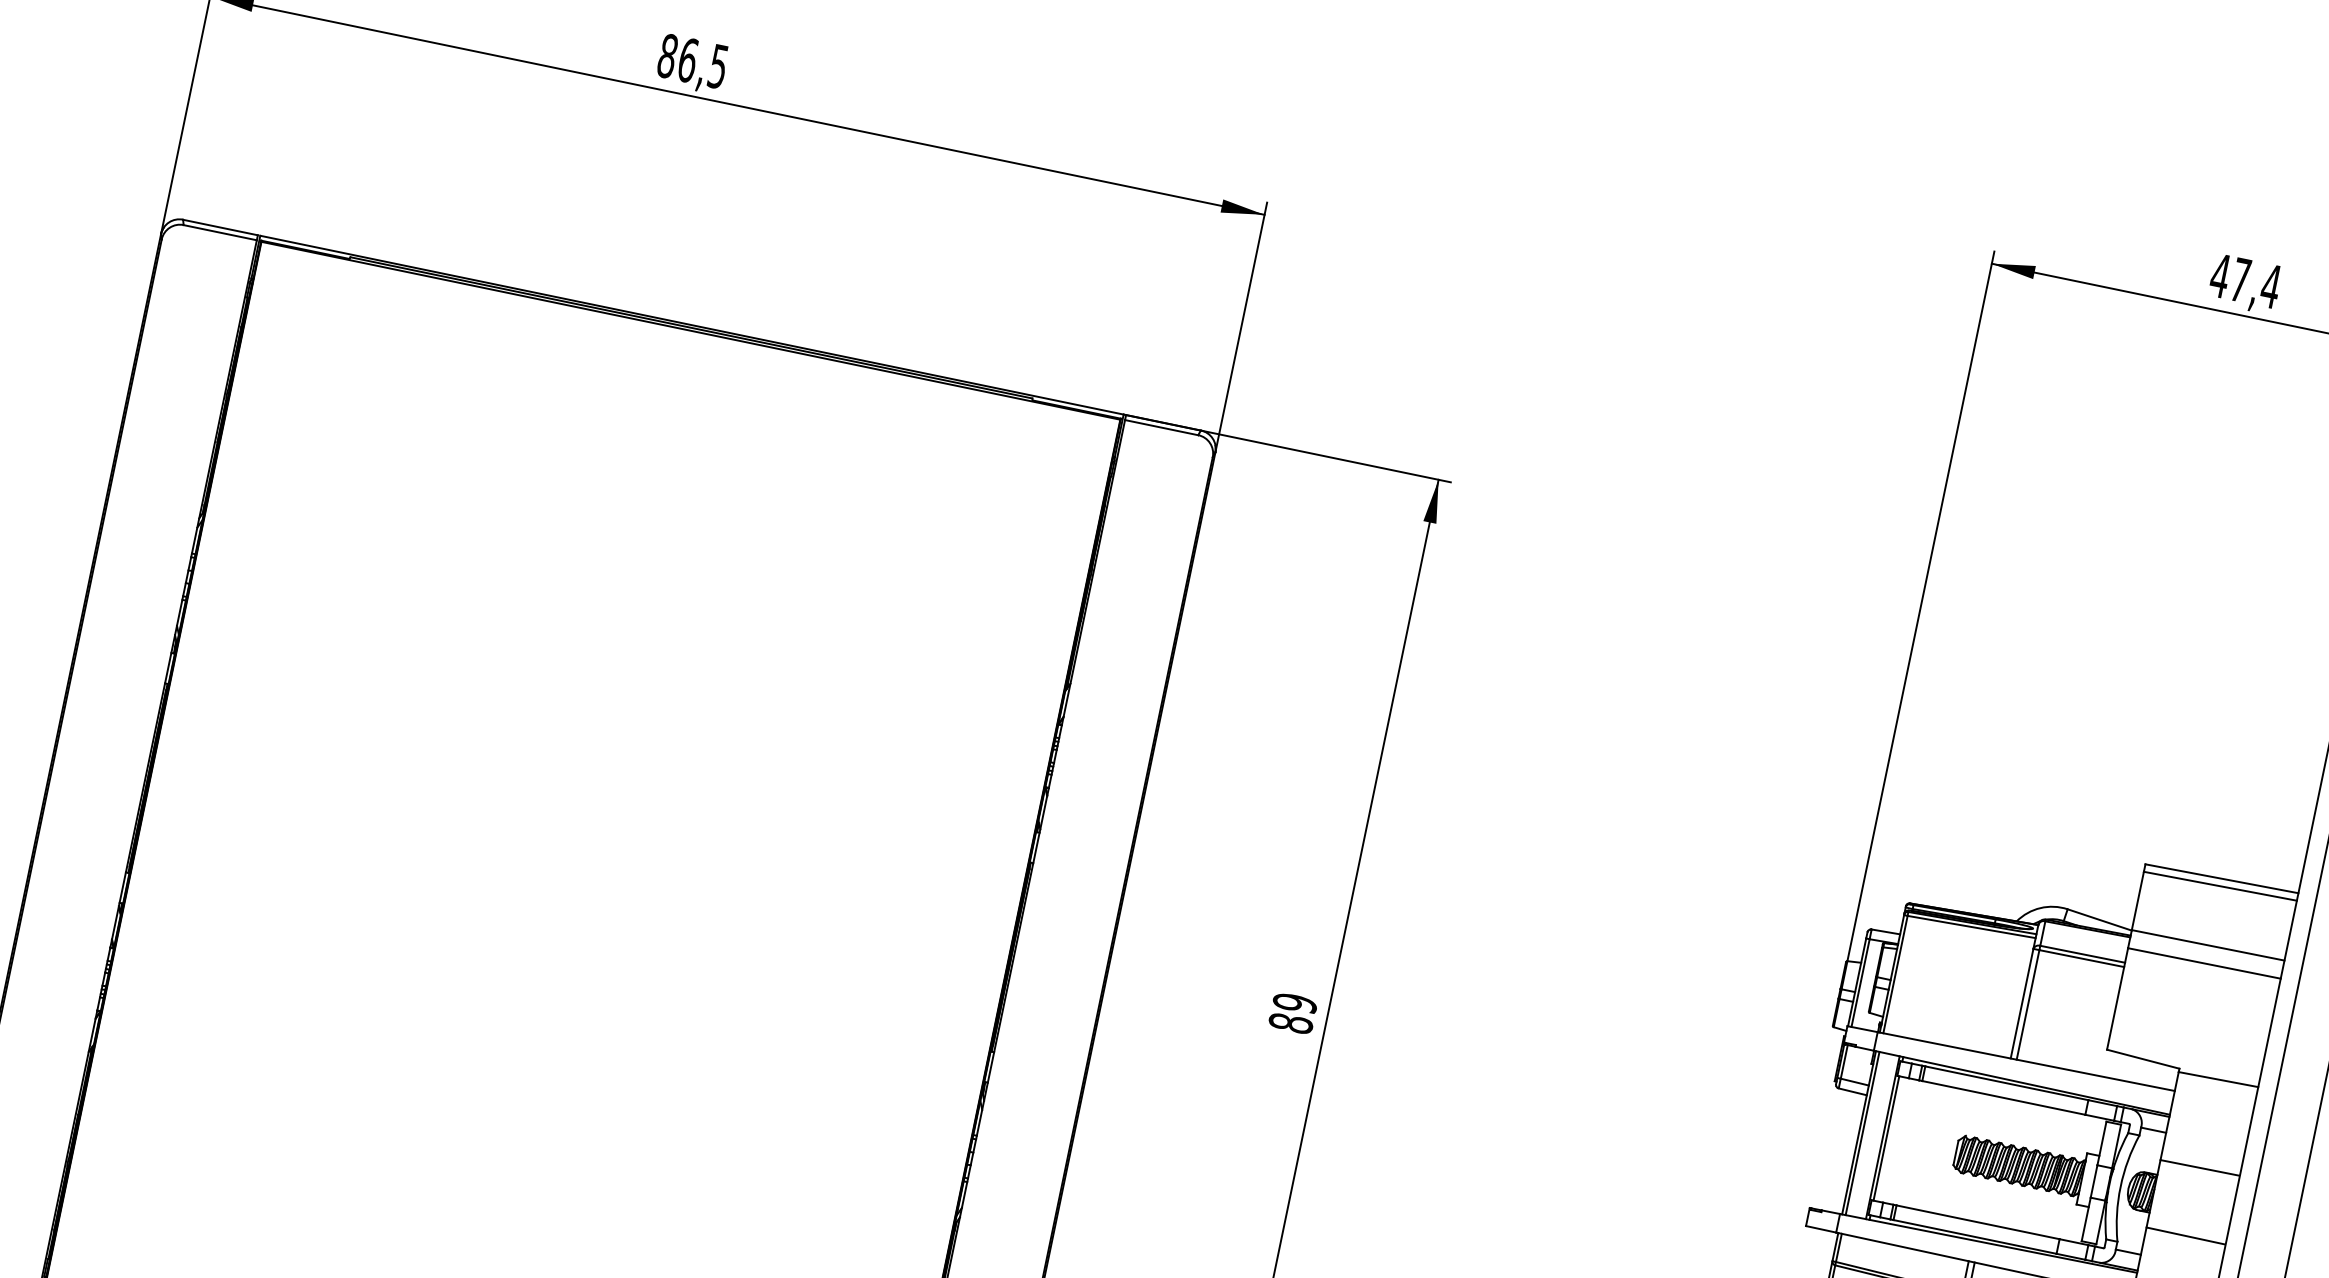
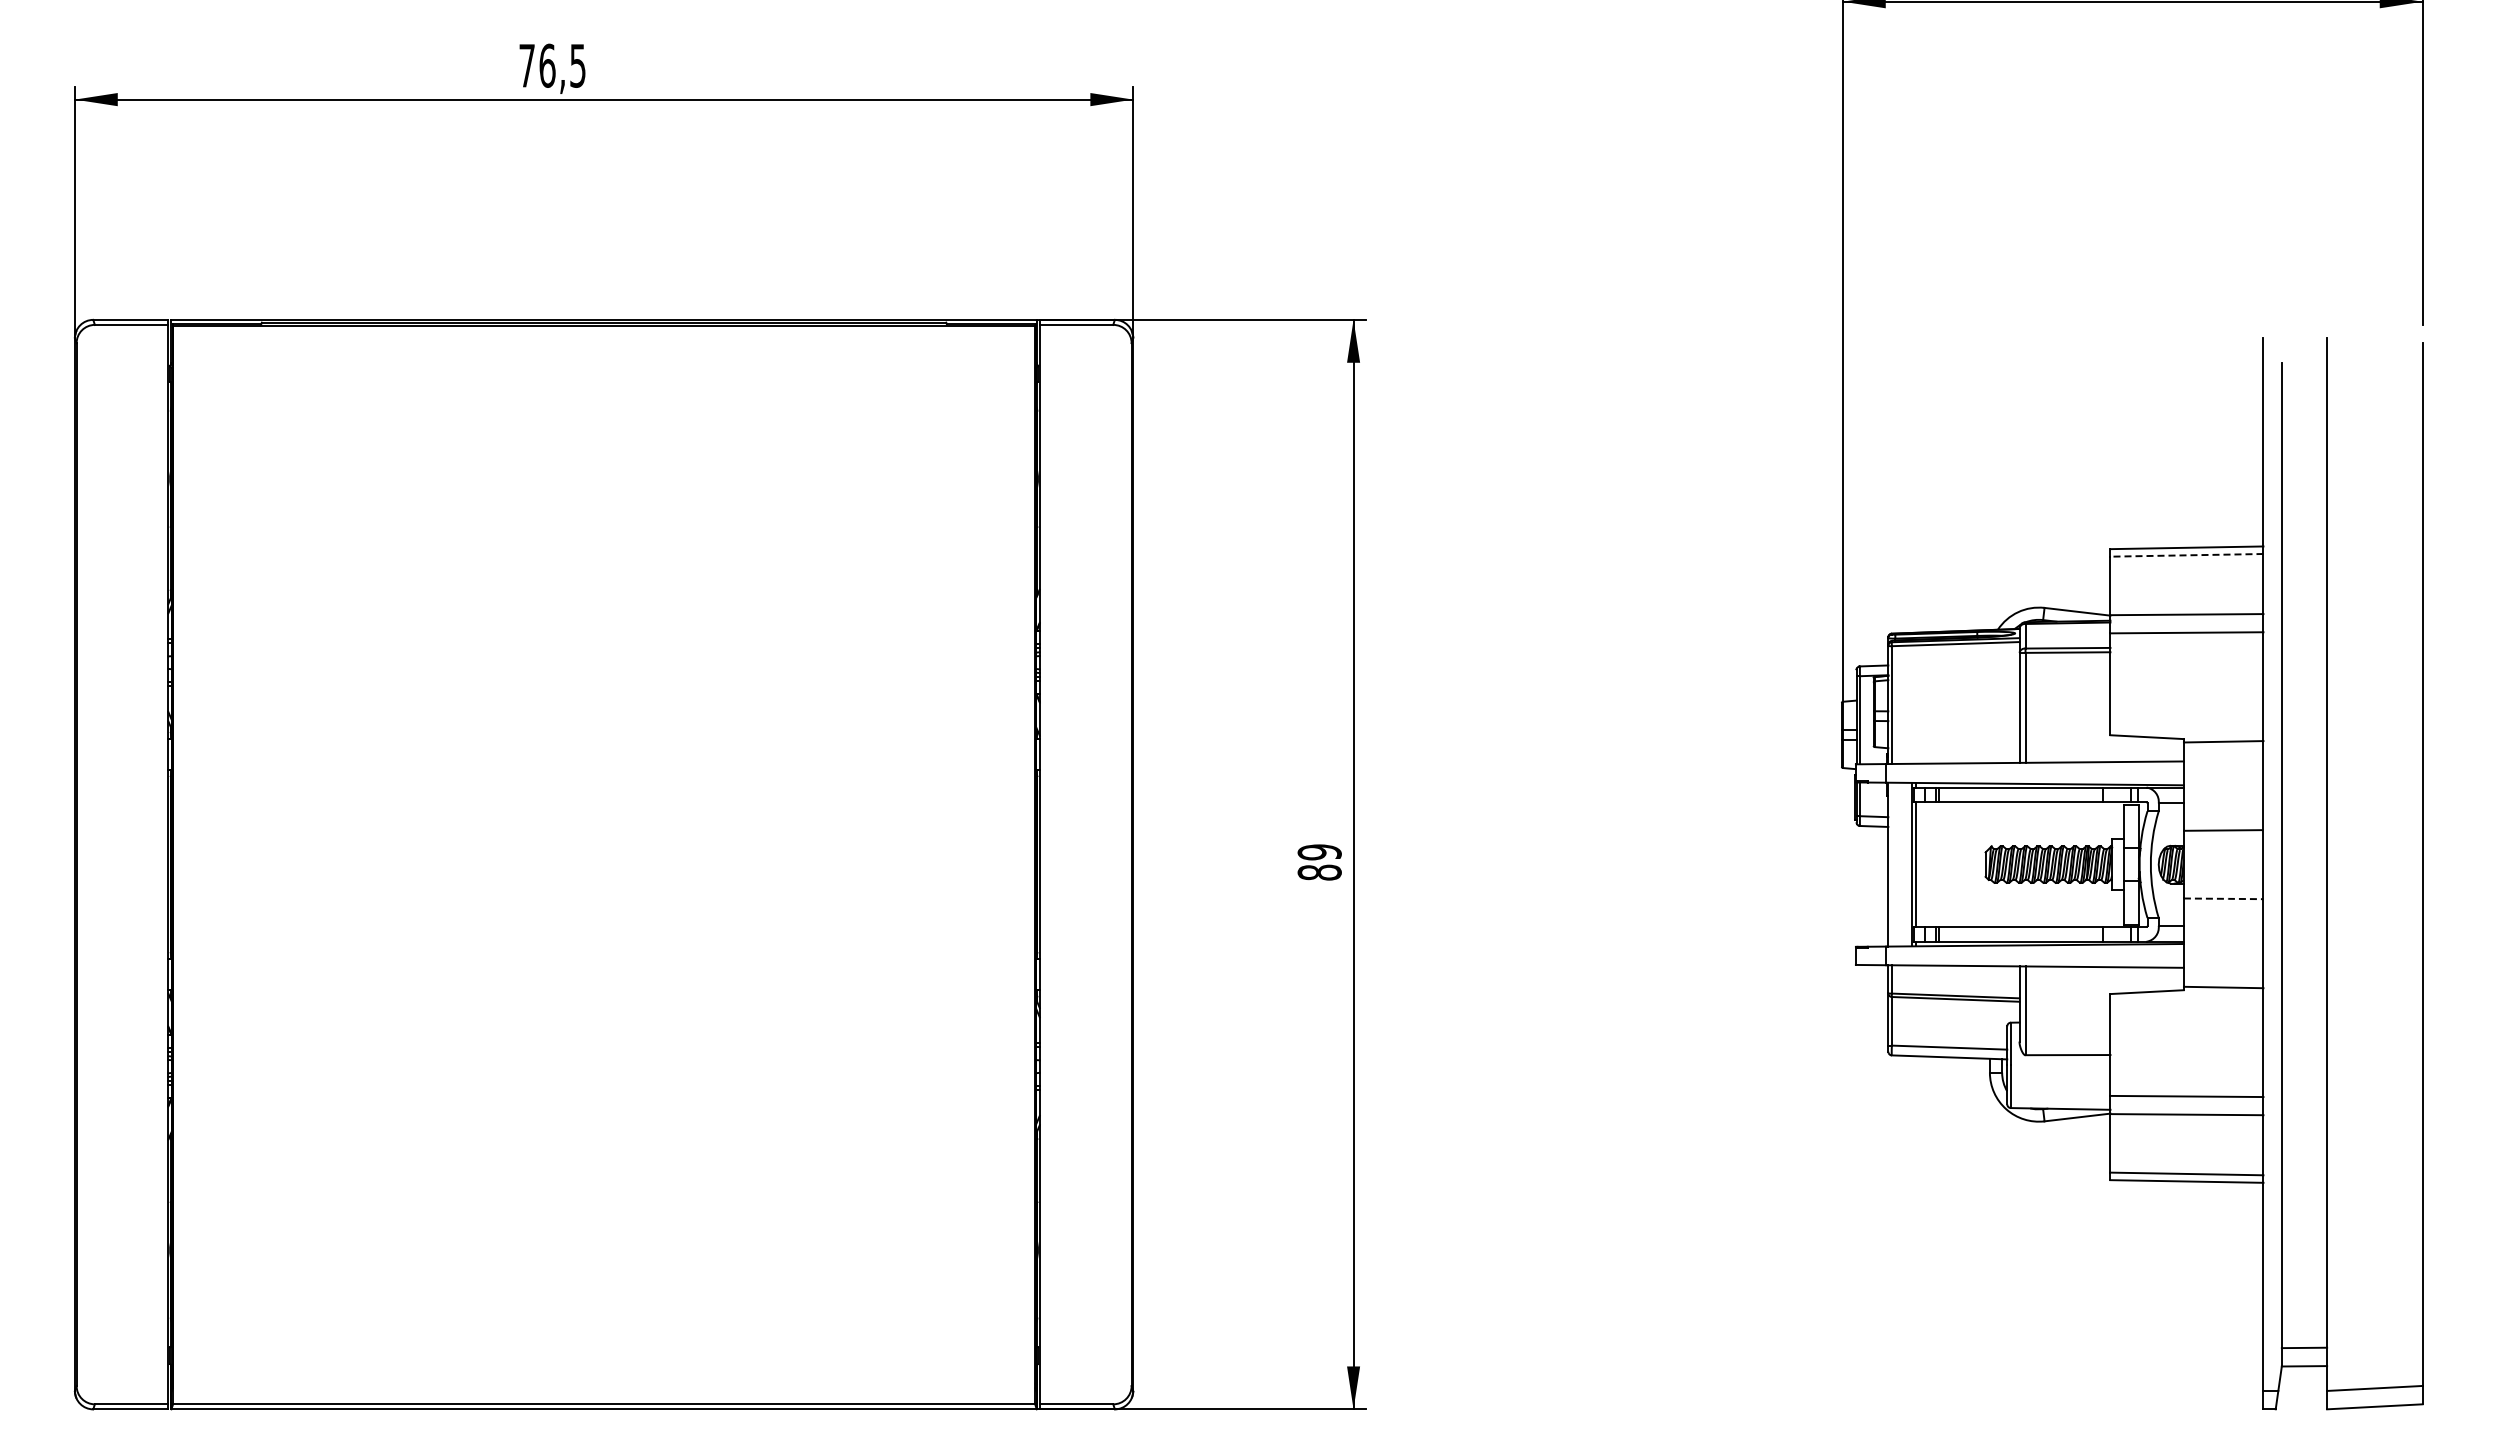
text: (668, 55) -> (527, 65), 86,5 -> 76,5
line: (2219, 886) -> (2186, 555), solid -> dashed
line: (1862, 1133) -> (1891, 864), removed
line: (2186, 1235) -> (2224, 898), solid -> dashed

